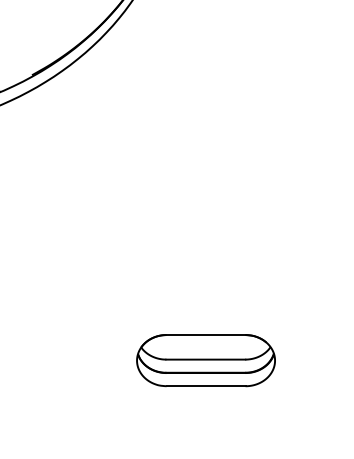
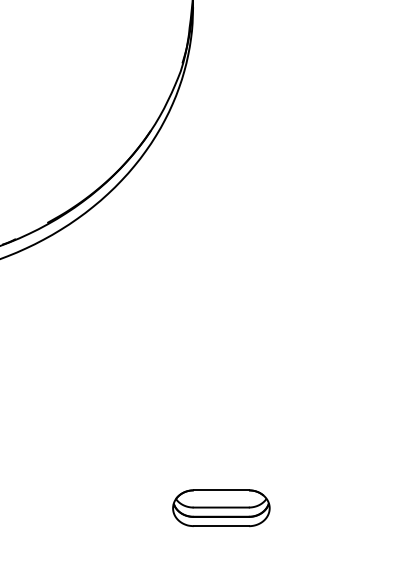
part: (206, 359) -> (221, 507), size x0.7

